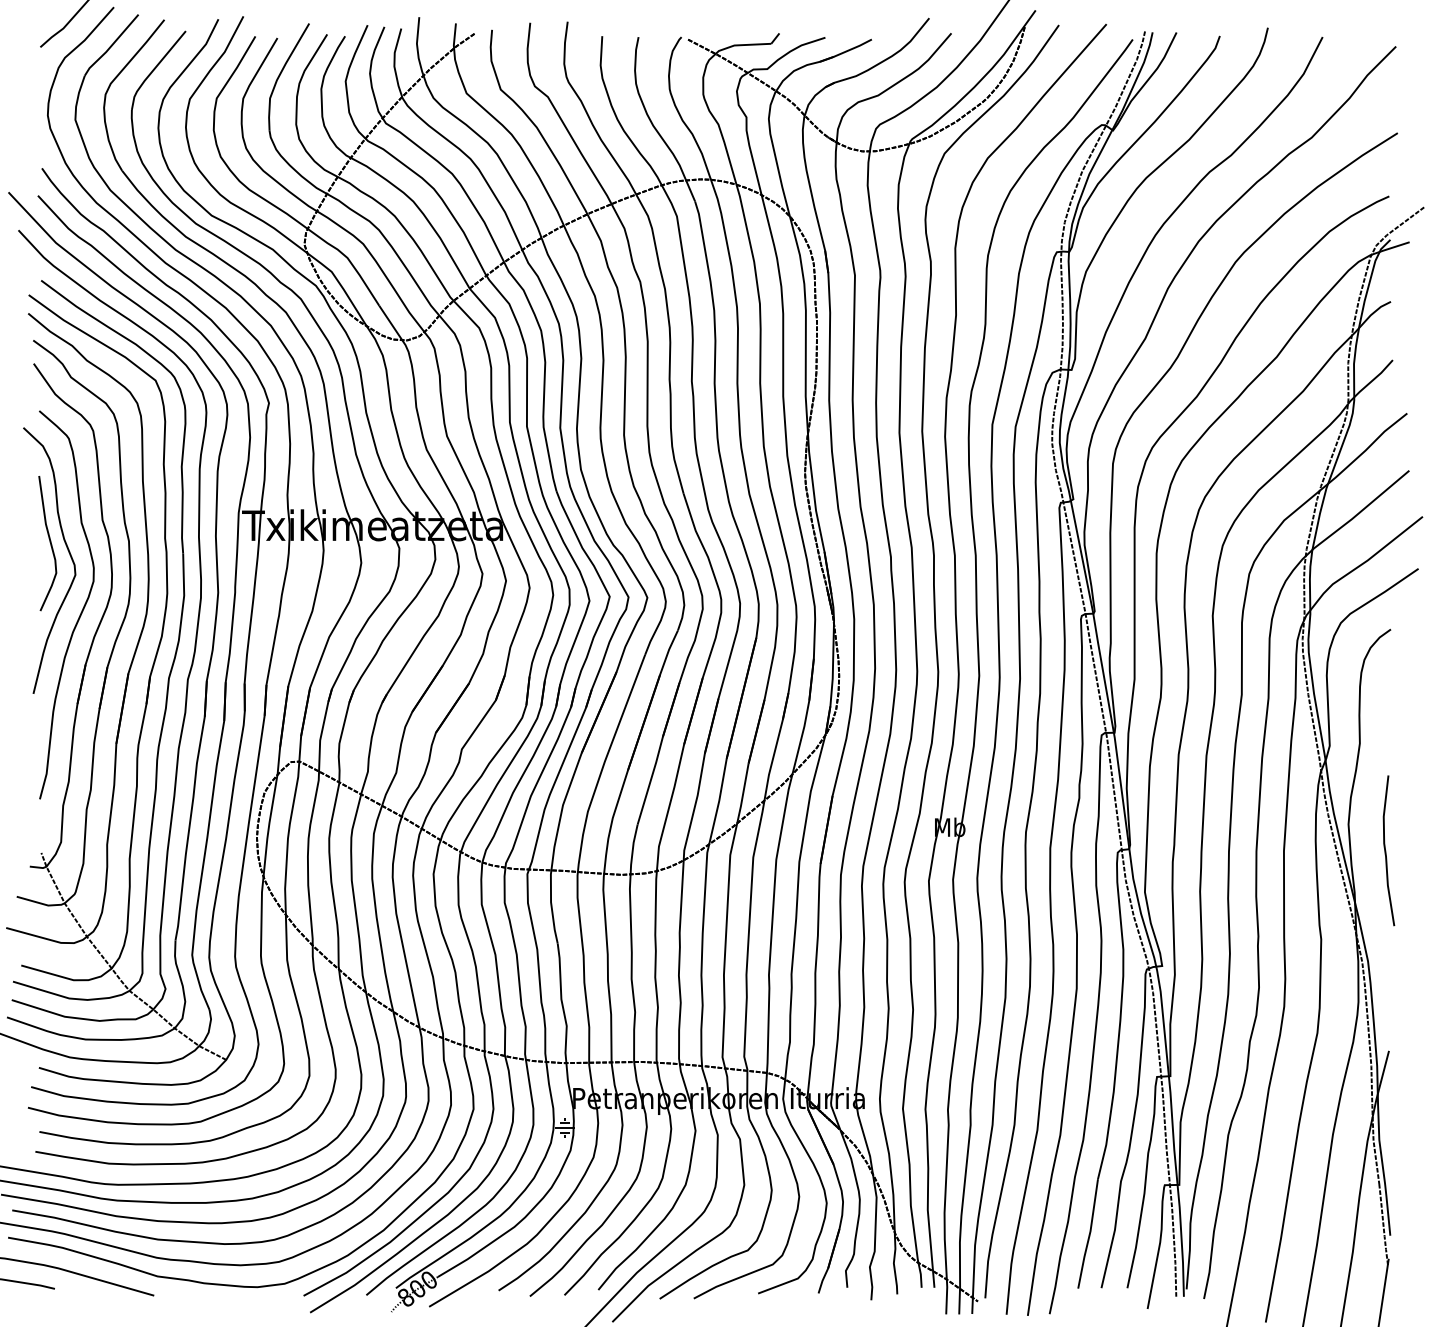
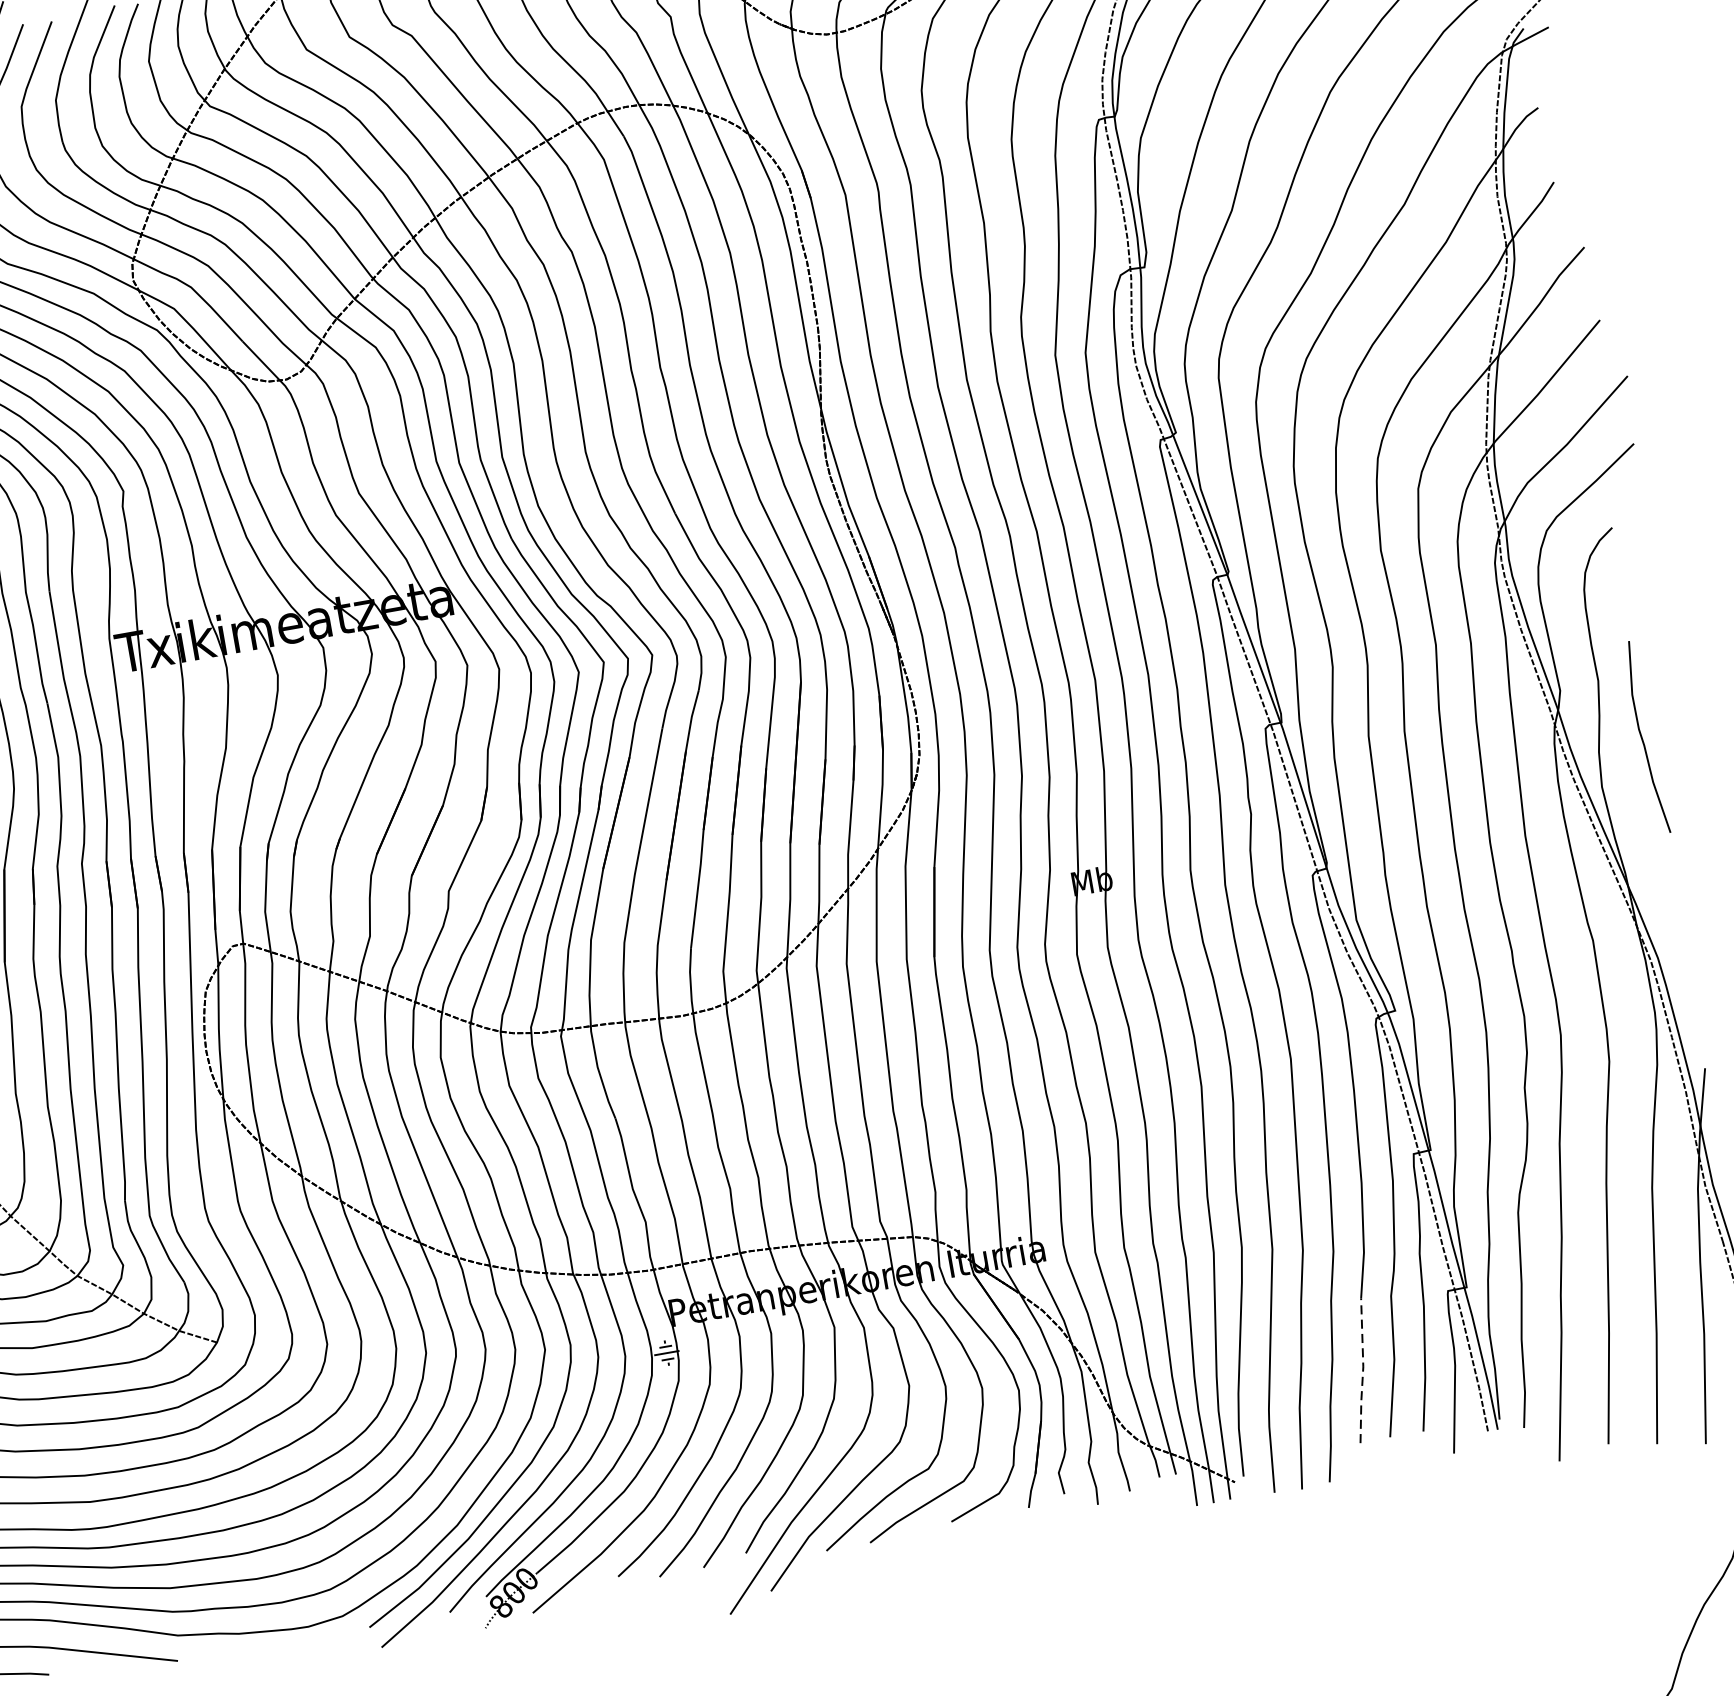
curve: (1386, 850) -> (1643, 737), moved
line: (1089, 1234) -> (1362, 1371), solid -> dashed

